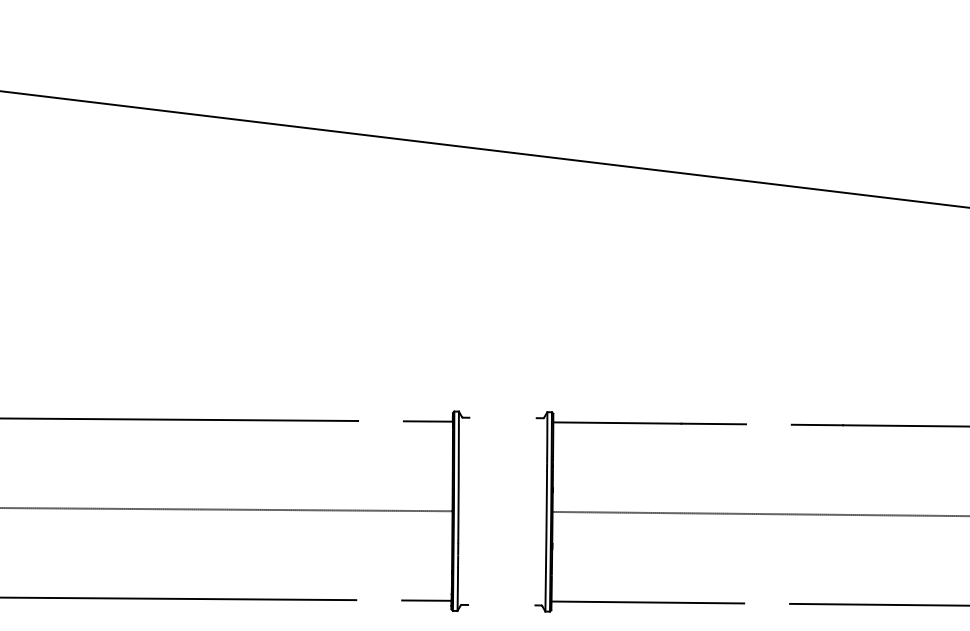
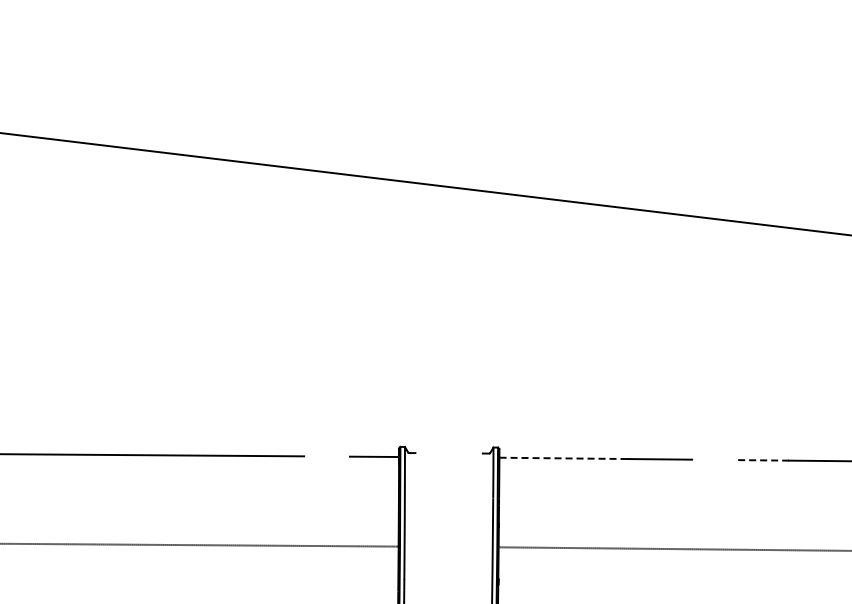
line: (616, 423) -> (562, 458), solid -> dashed
line: (817, 425) -> (763, 460), solid -> dashed

